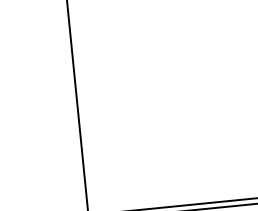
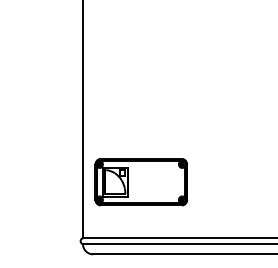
part: (137, 158) -> (141, 182), added

